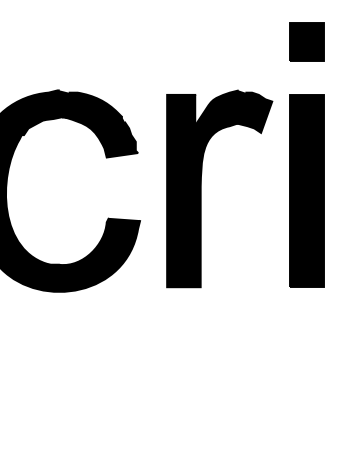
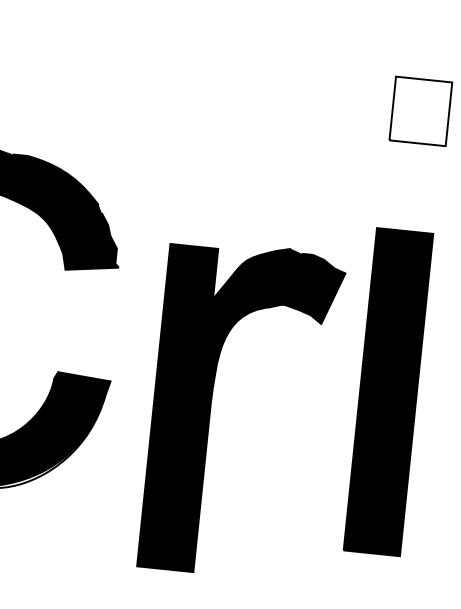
fill: (306, 42) -> (420, 111), removed
part: (201, 188) -> (211, 406), moved
part: (306, 190) -> (387, 391), moved

